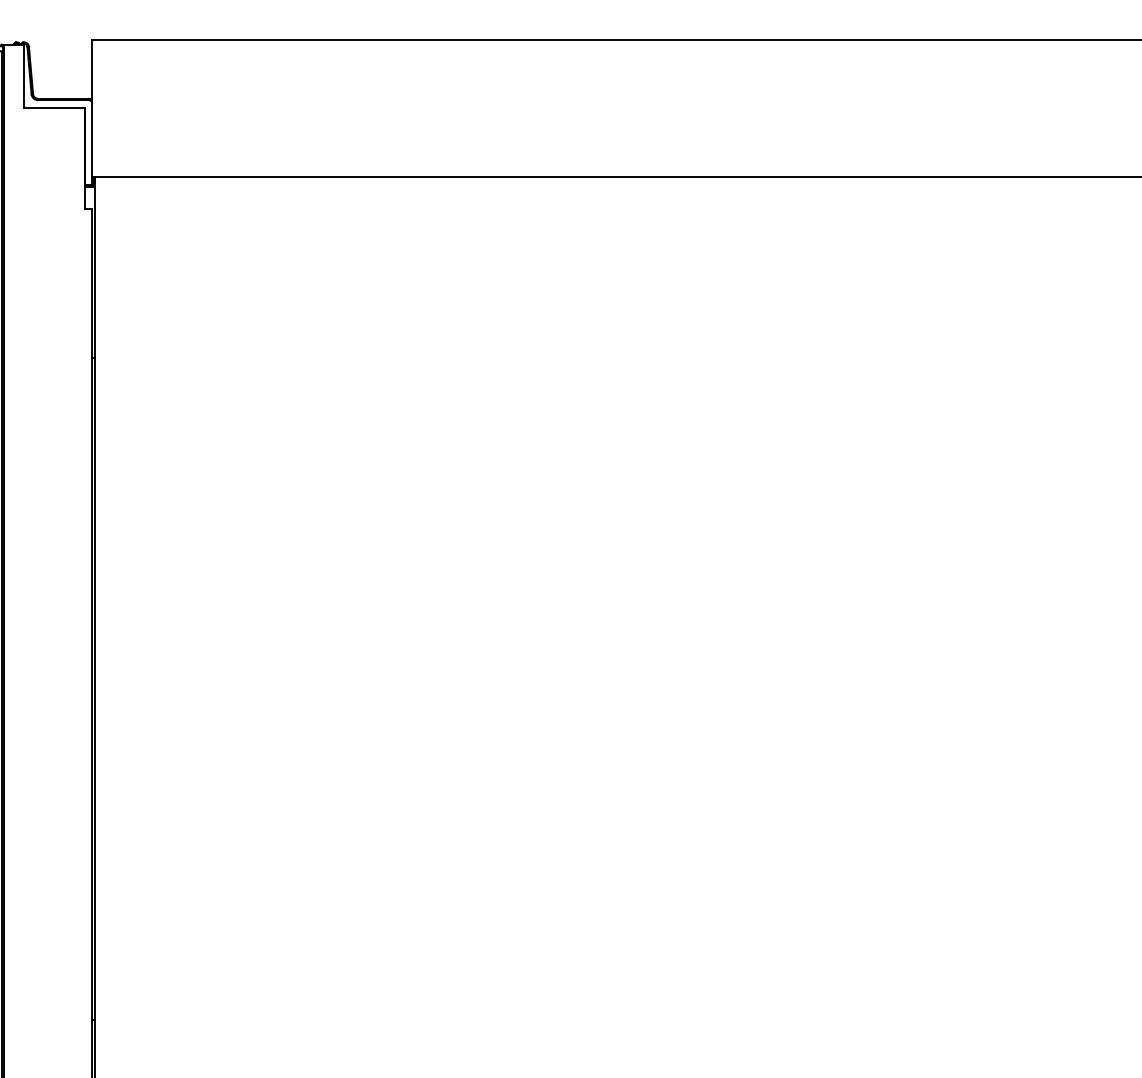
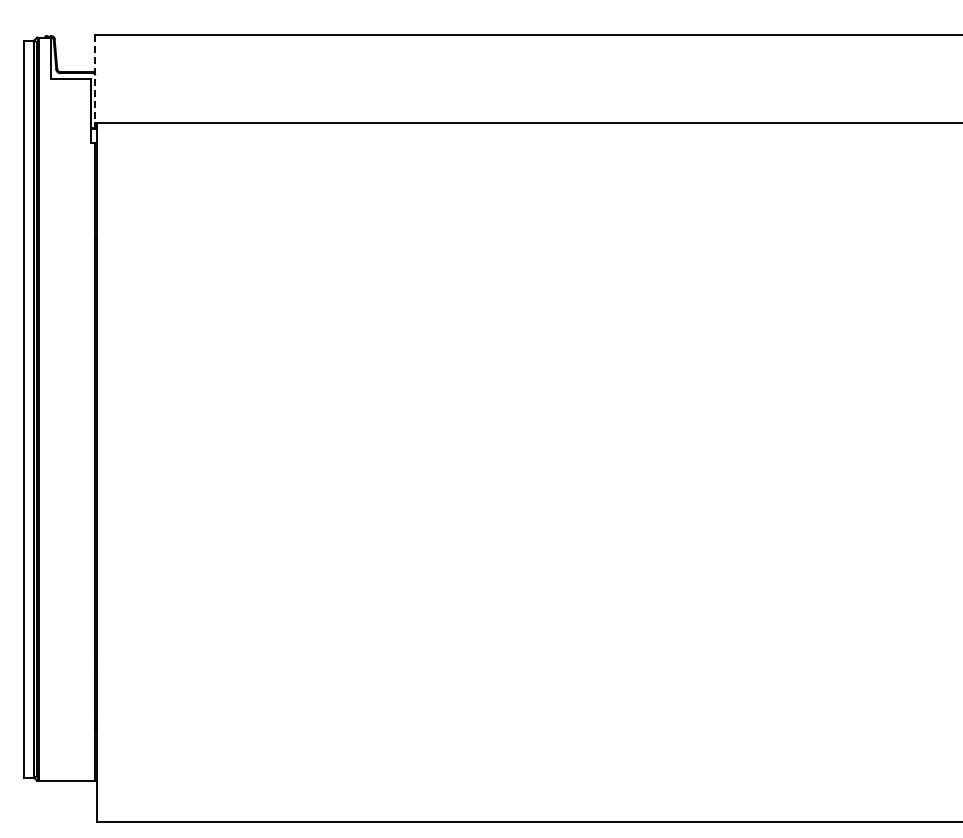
line: (92, 109) -> (95, 79), solid -> dashed

